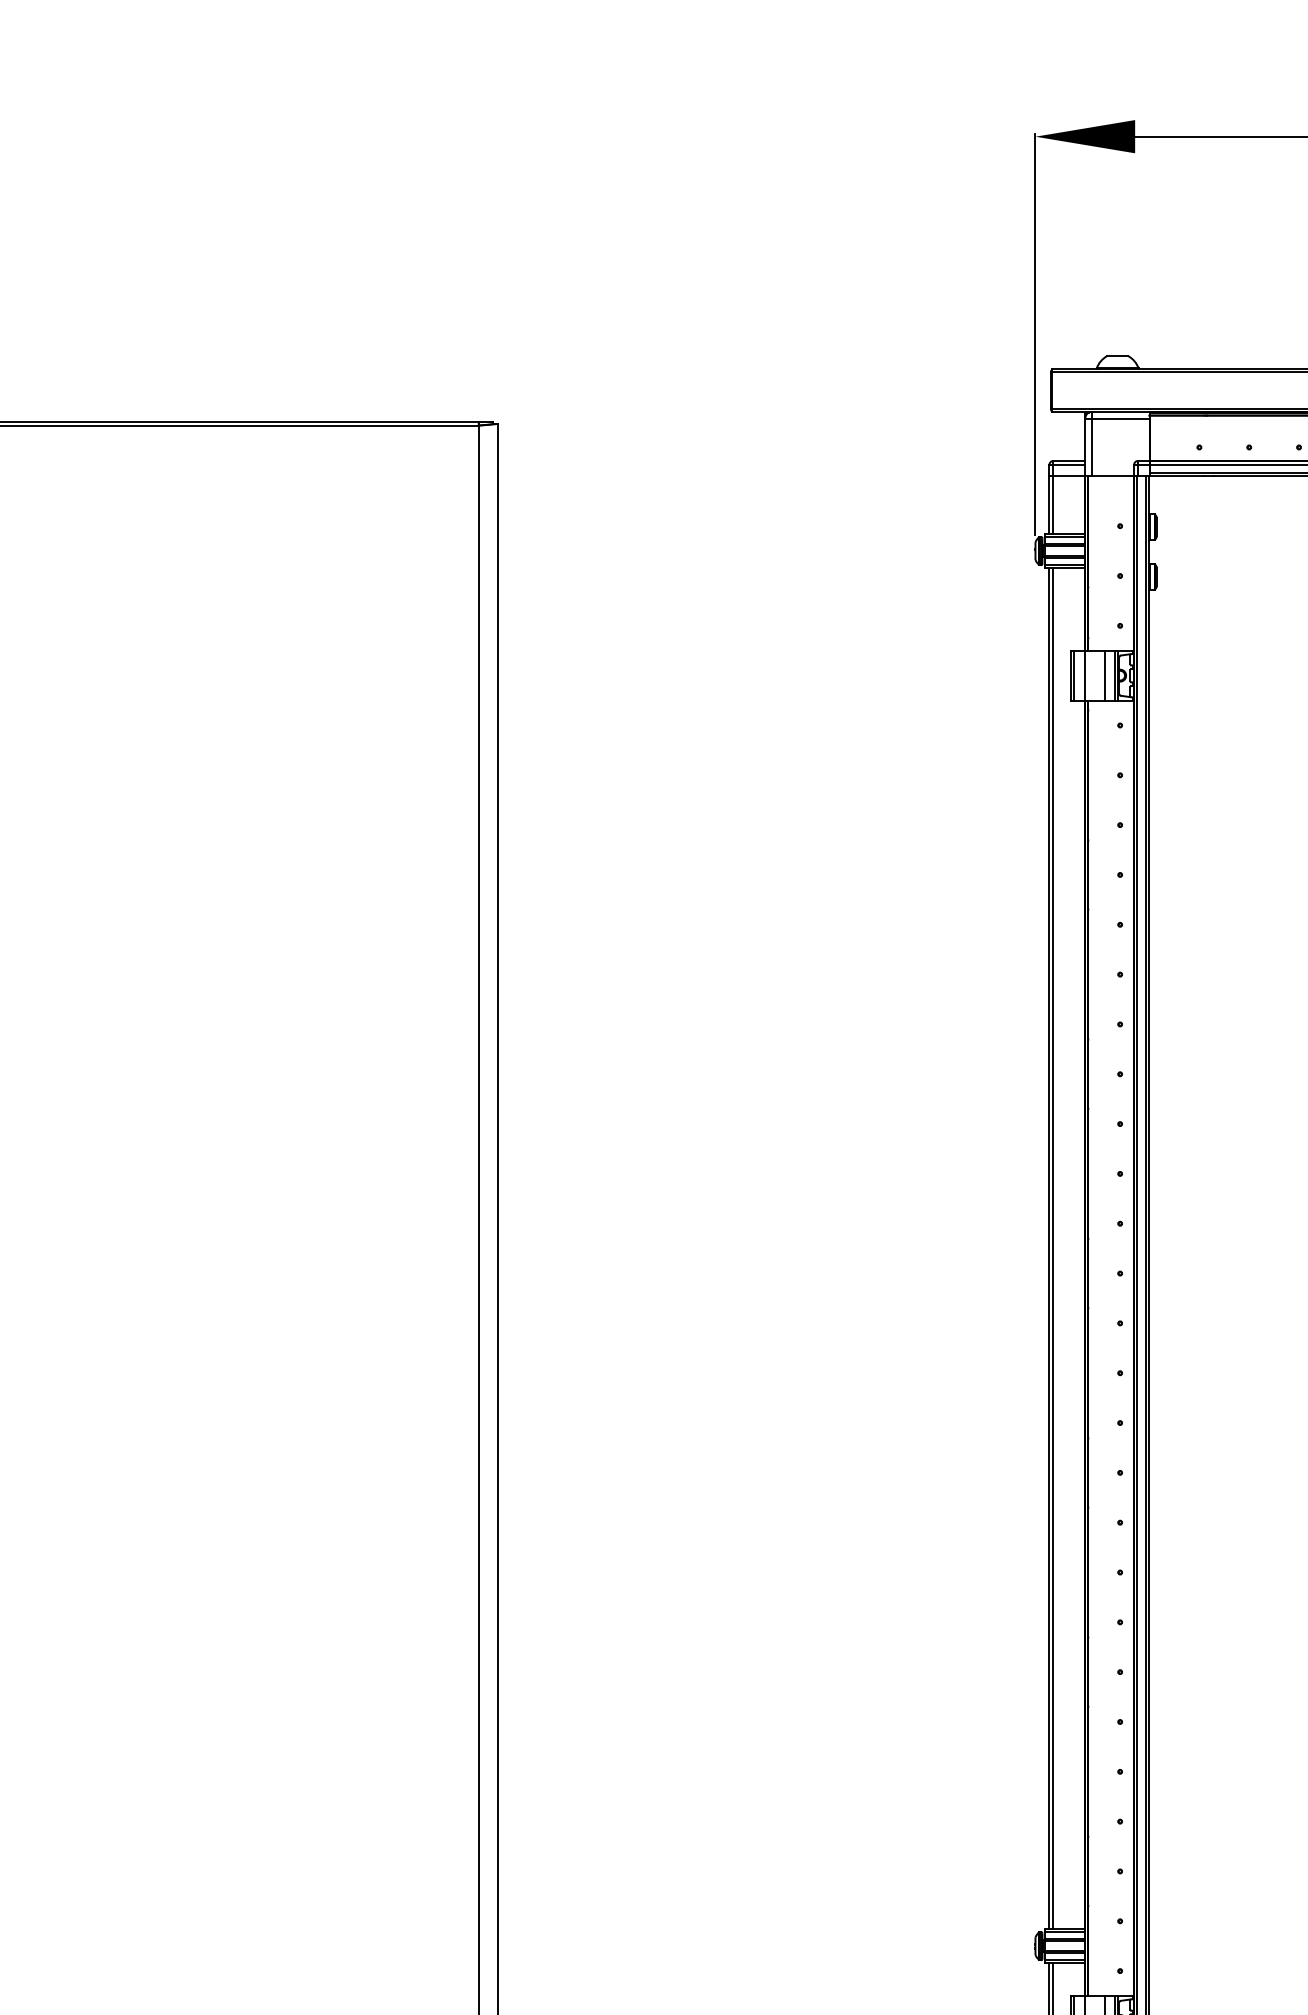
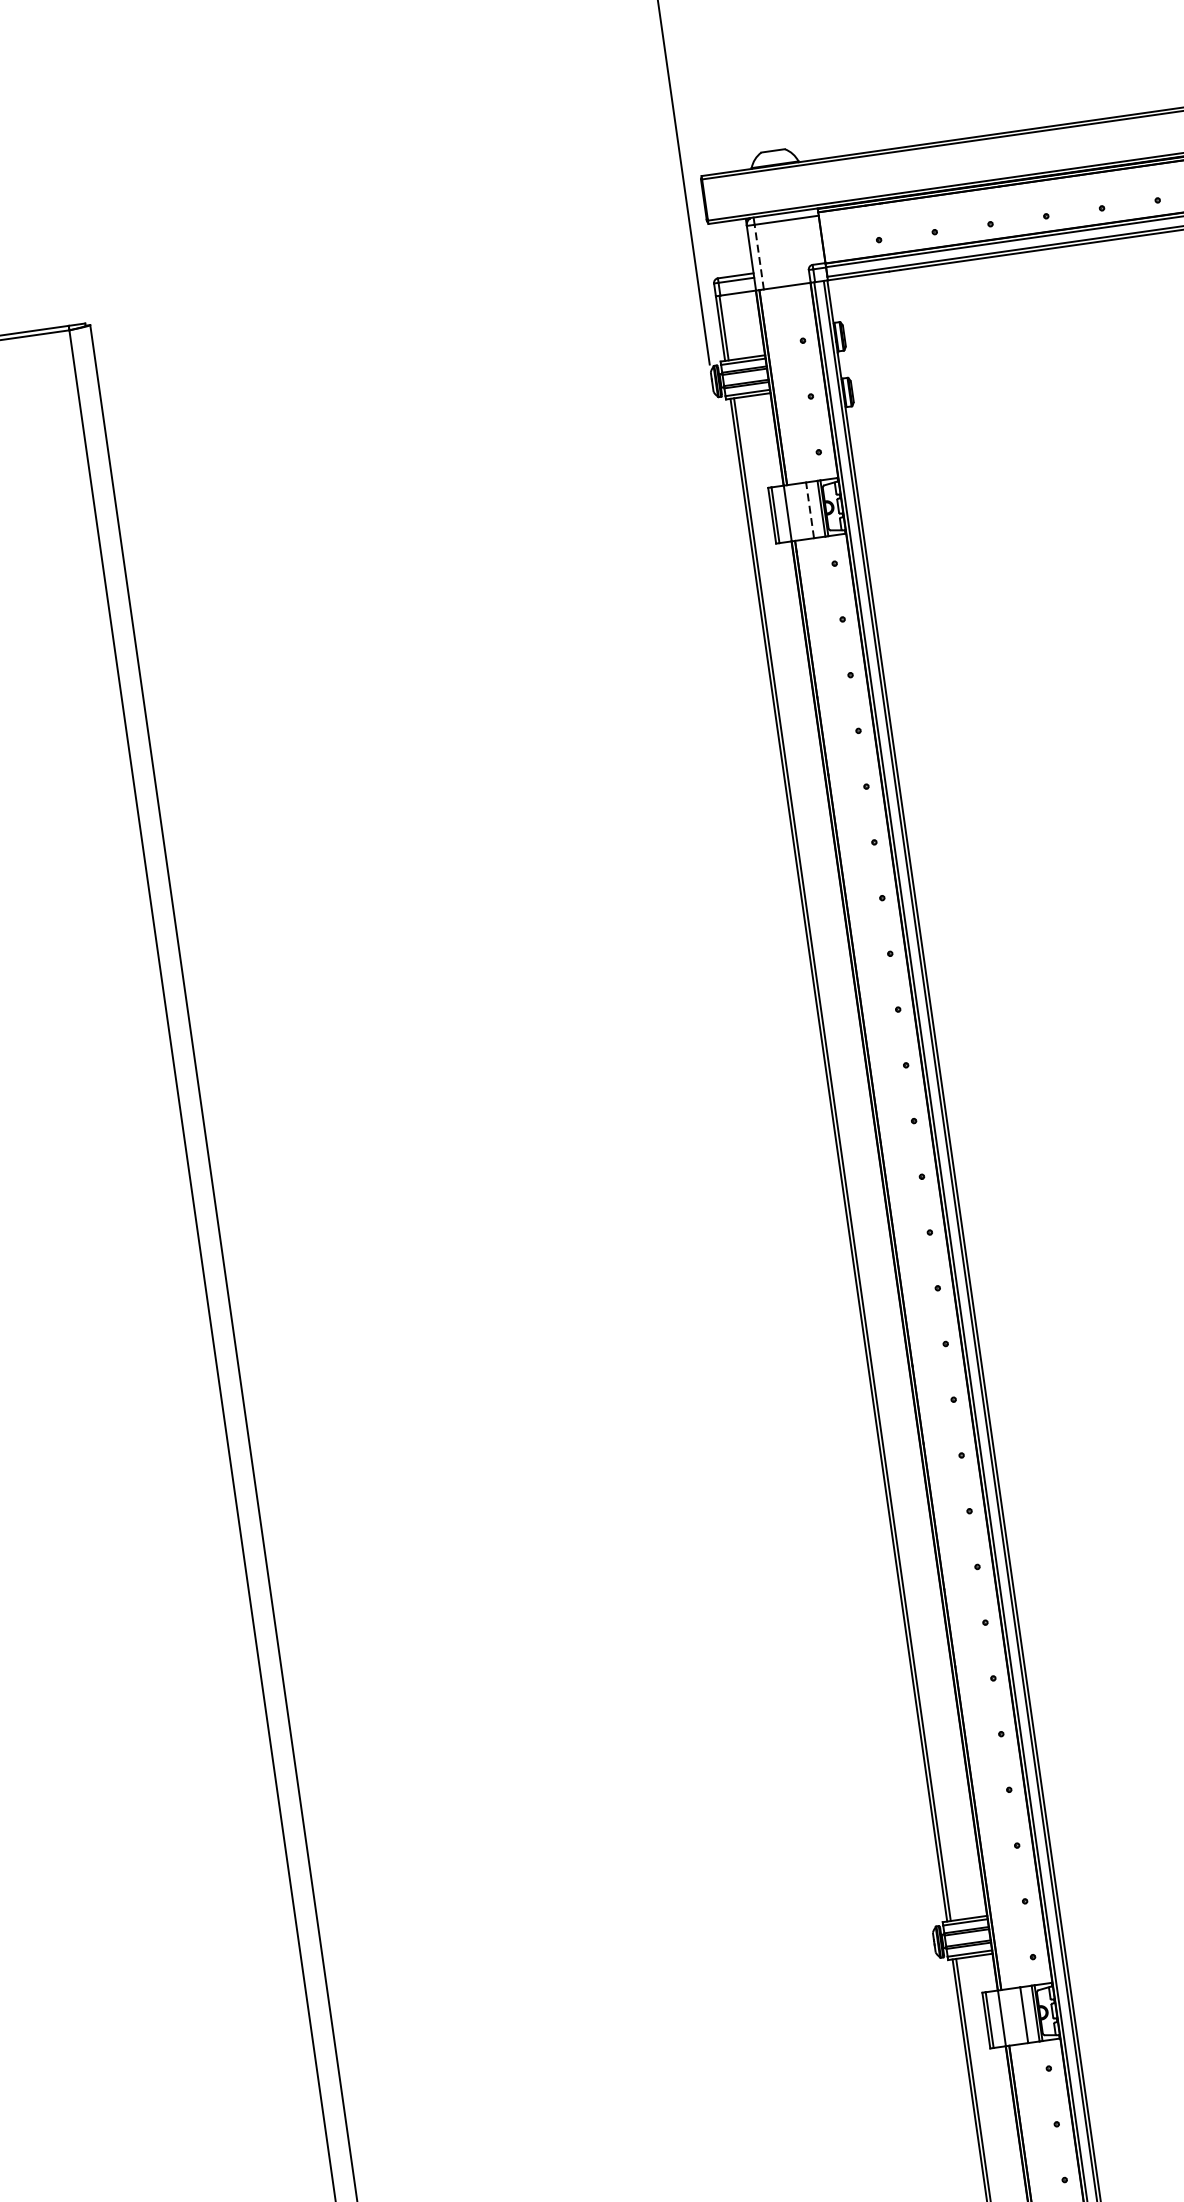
line: (1092, 447) -> (759, 257), solid -> dashed
line: (1105, 675) -> (810, 510), solid -> dashed

